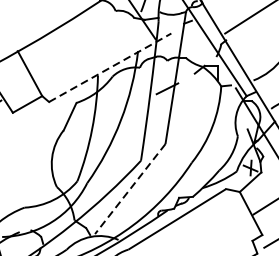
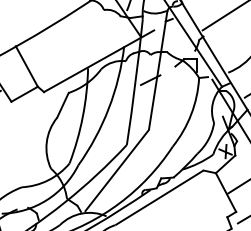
line: (110, 66) -> (99, 60), dashed -> solid
line: (129, 189) -> (116, 170), dashed -> solid

